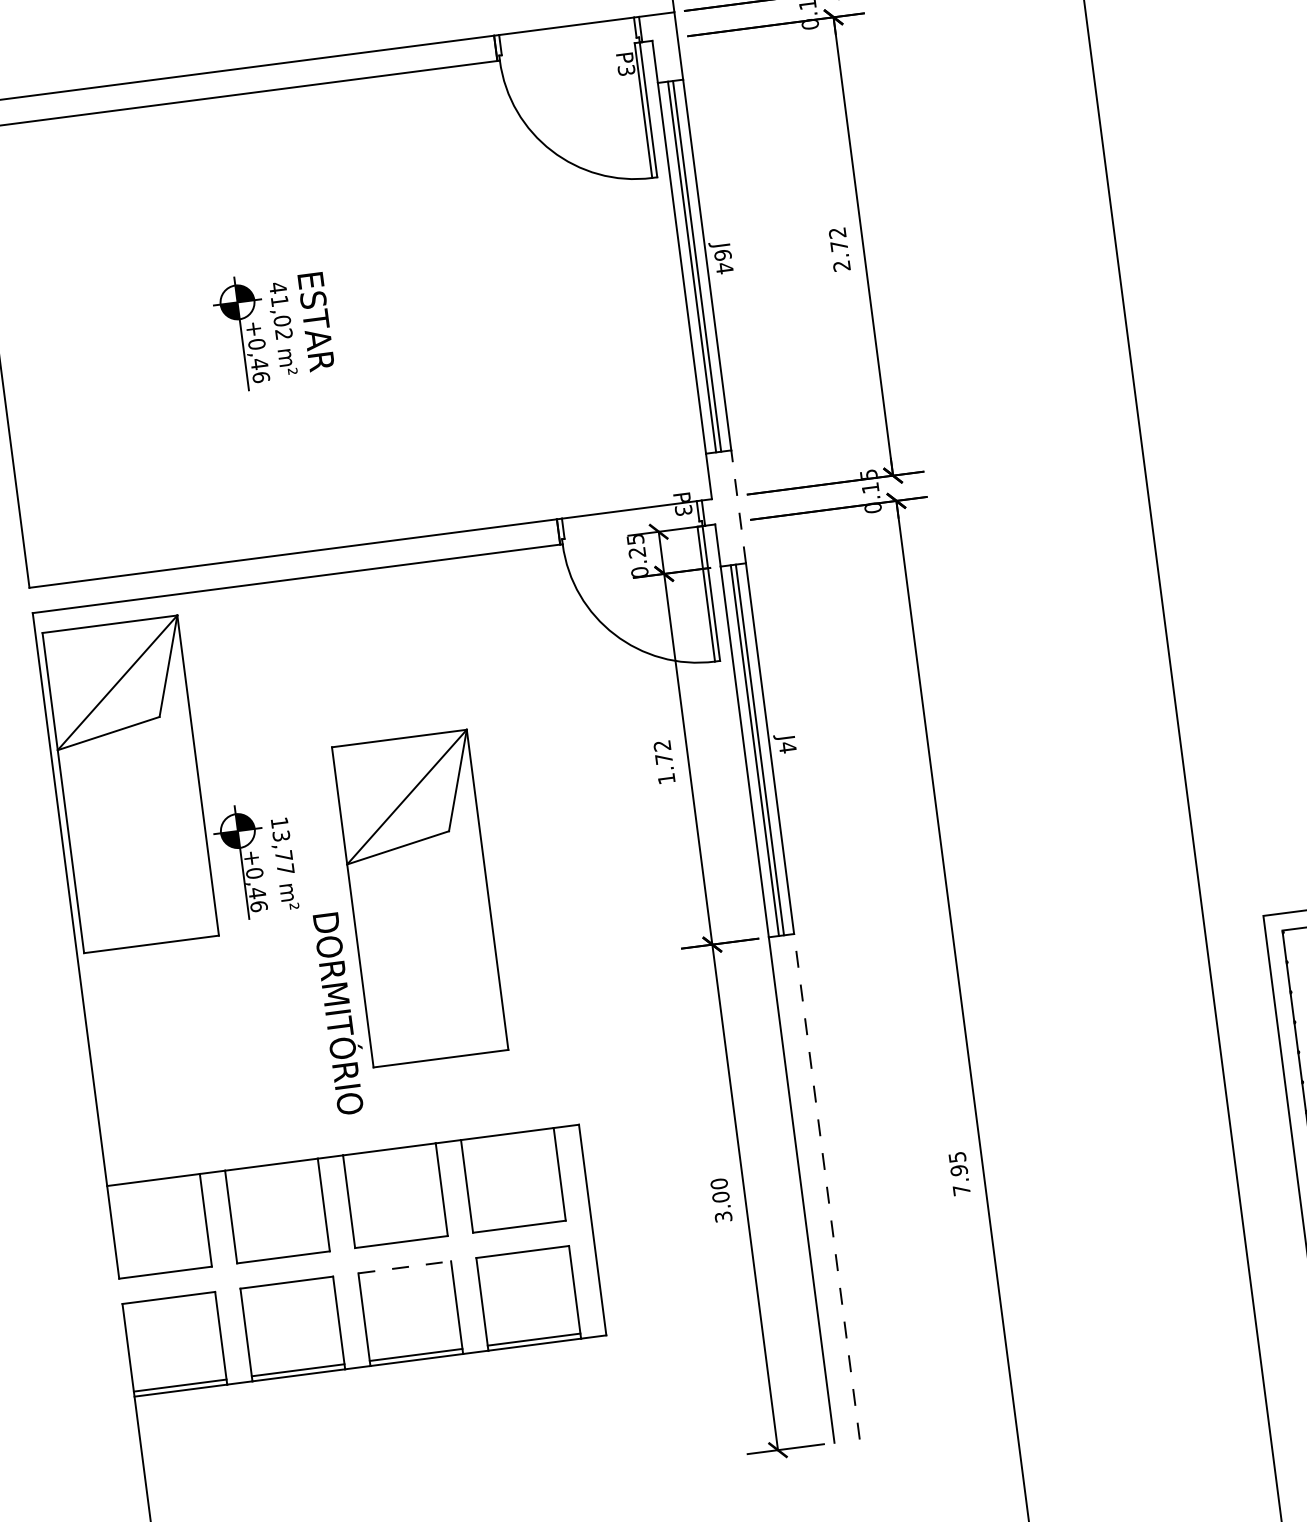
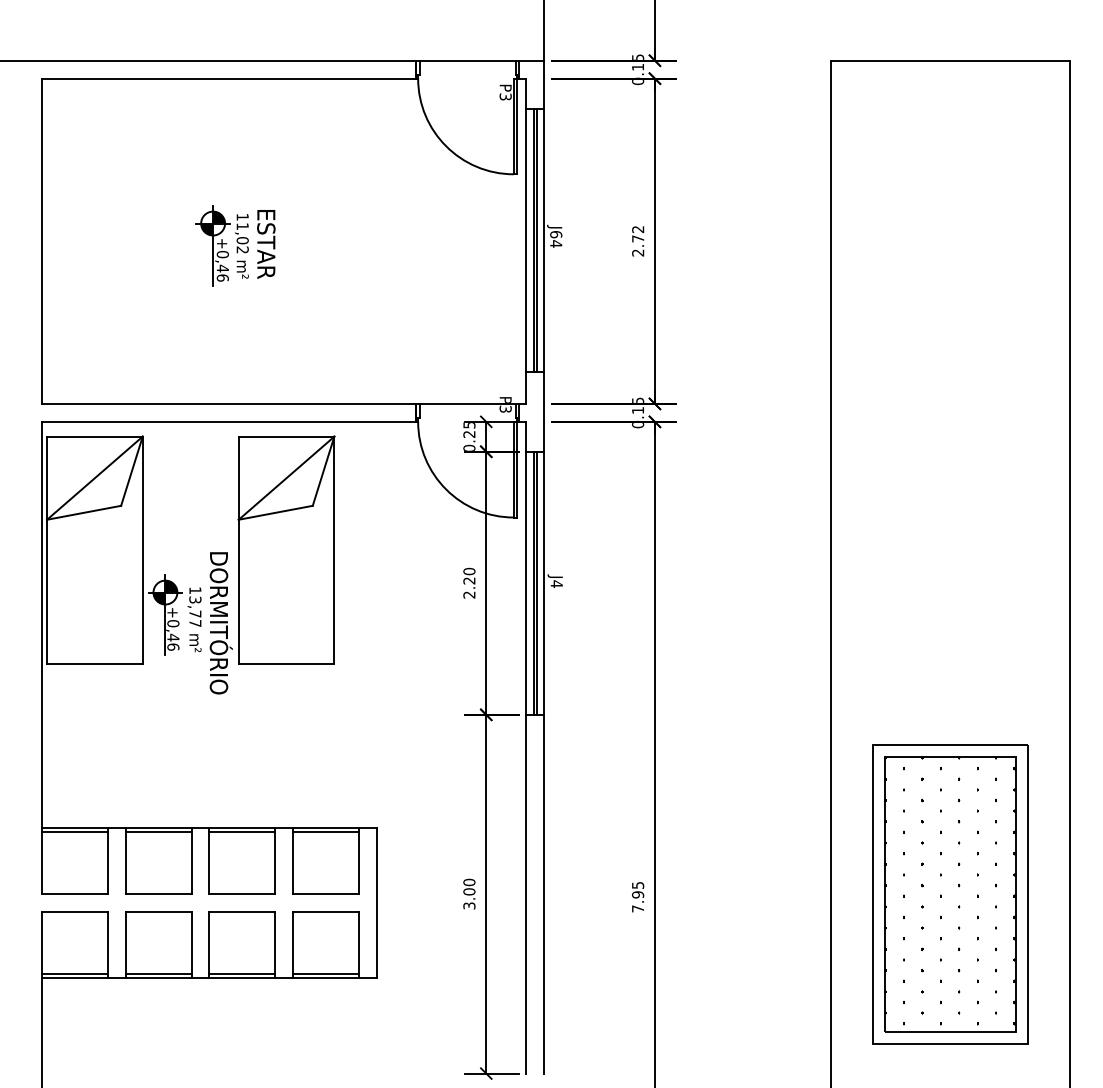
text: (277, 287) -> (242, 216), 41,02 -> 11,02
line: (738, 506) -> (544, 411), dashed -> solid
text: (664, 761) -> (469, 582), 1.72 -> 2.20
part: (402, 921) -> (272, 564), moved
line: (507, 1139) -> (325, 832), added
line: (390, 1155) -> (242, 832), added
line: (272, 1170) -> (158, 832), added
line: (153, 1185) -> (74, 832), added
line: (827, 1185) -> (544, 893), dashed -> solid
line: (405, 1267) -> (242, 912), dashed -> solid

